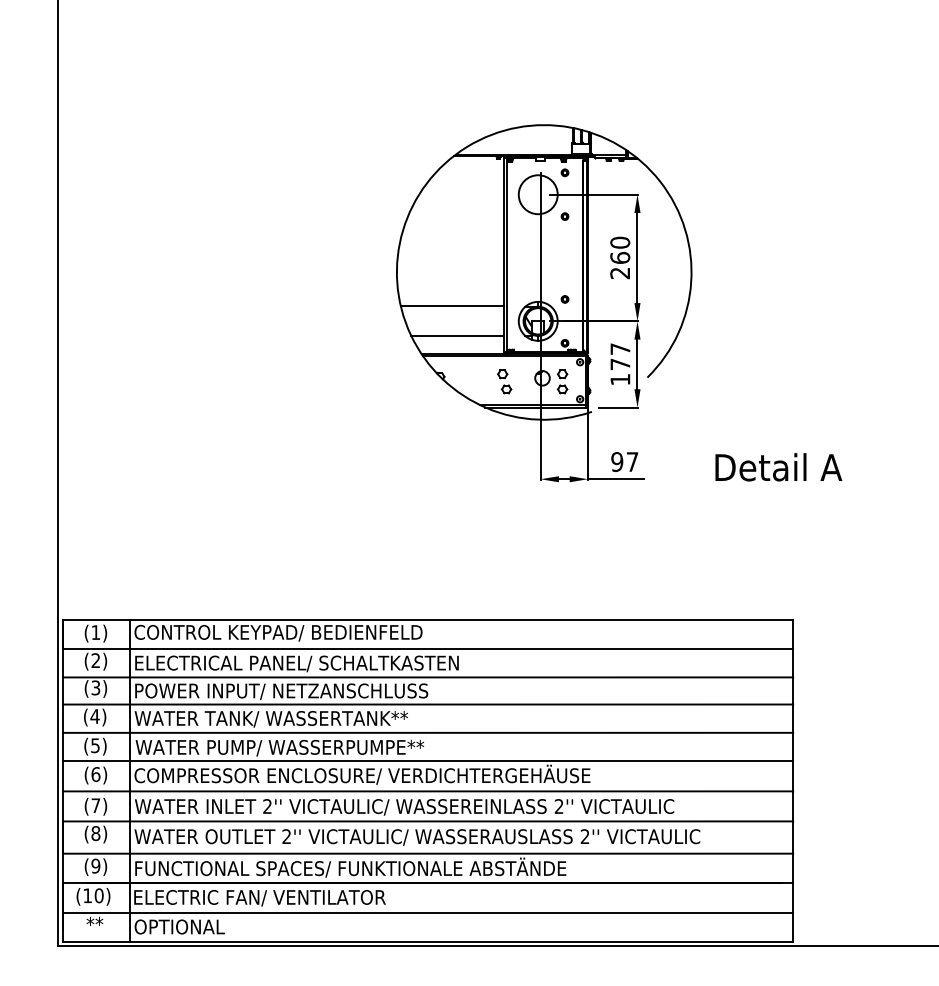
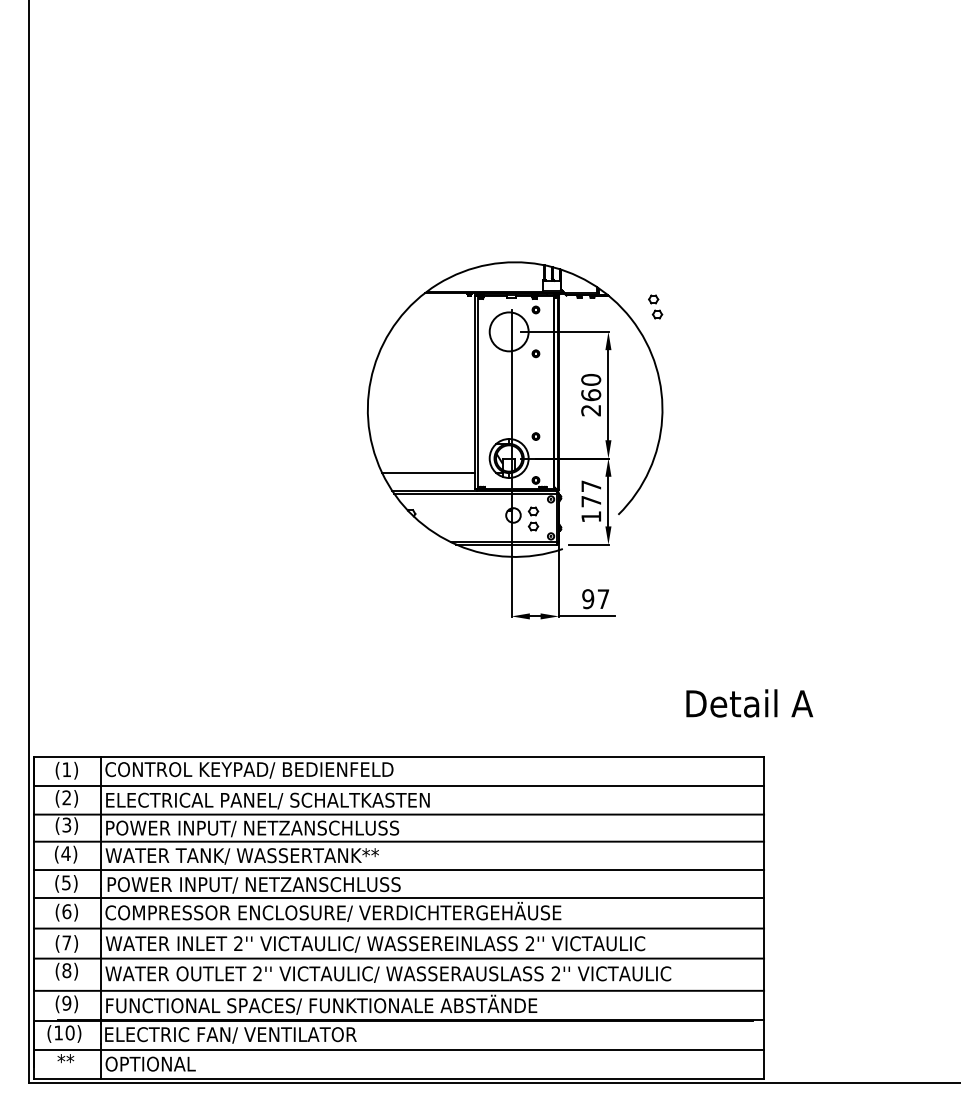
line: (452, 306) -> (423, 443), removed
part: (504, 381) -> (655, 306), moved
text: (778, 467) -> (749, 703), moved
text: (282, 748) -> (253, 885), WATER PUMP/ WASSERPUMPE** -> POWER INPUT/ NETZANSCHLUSS

